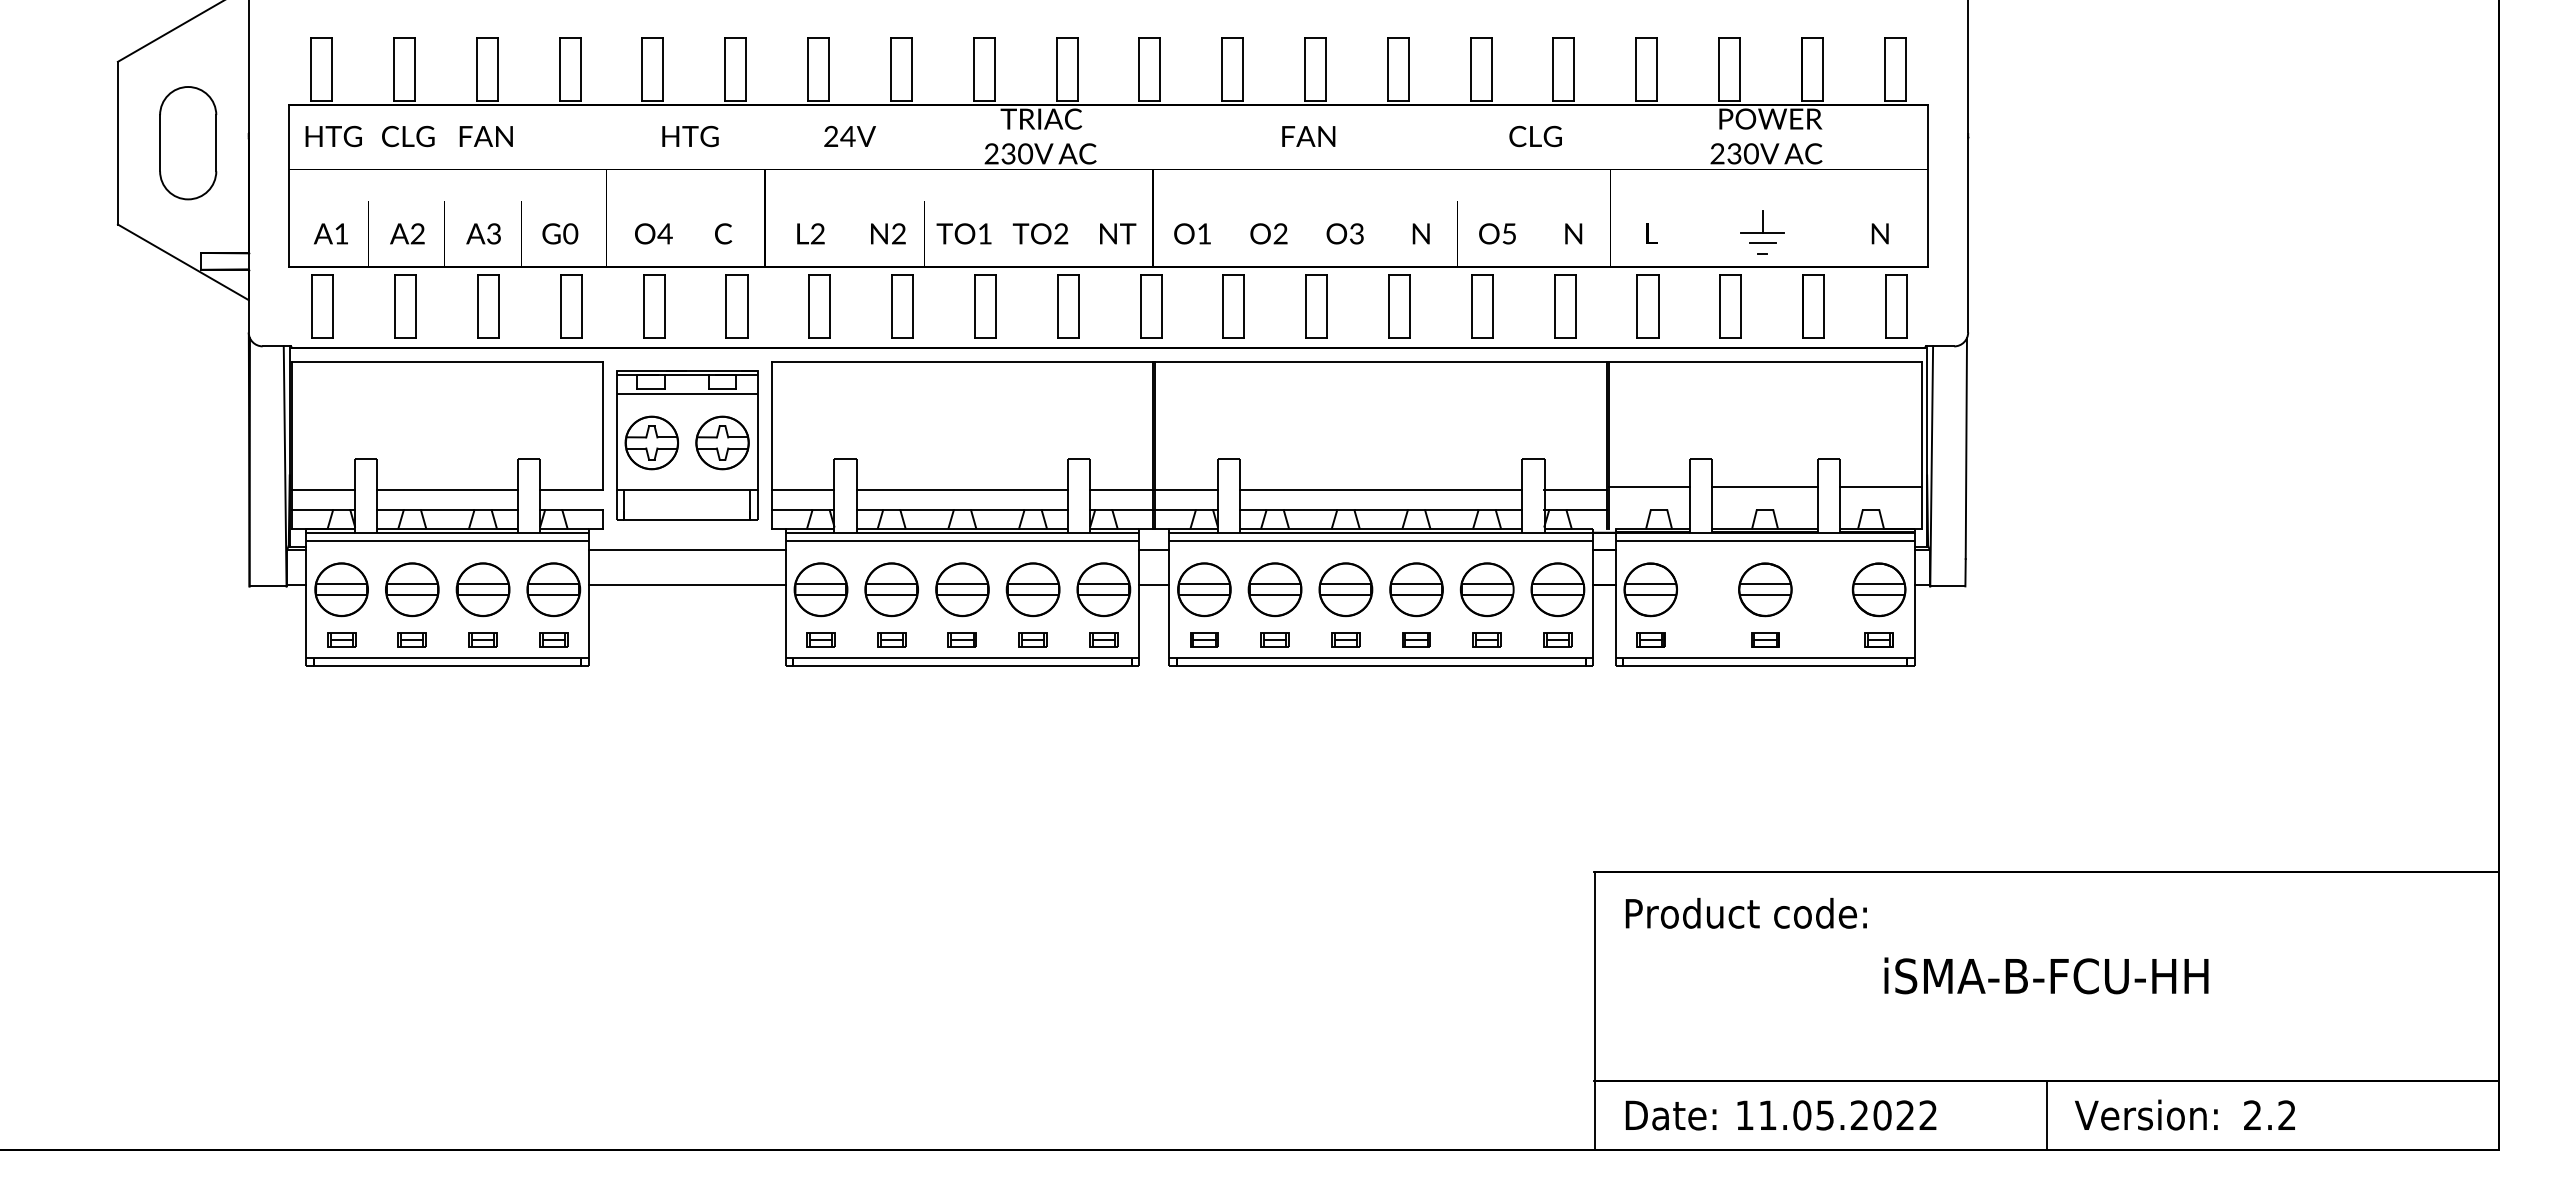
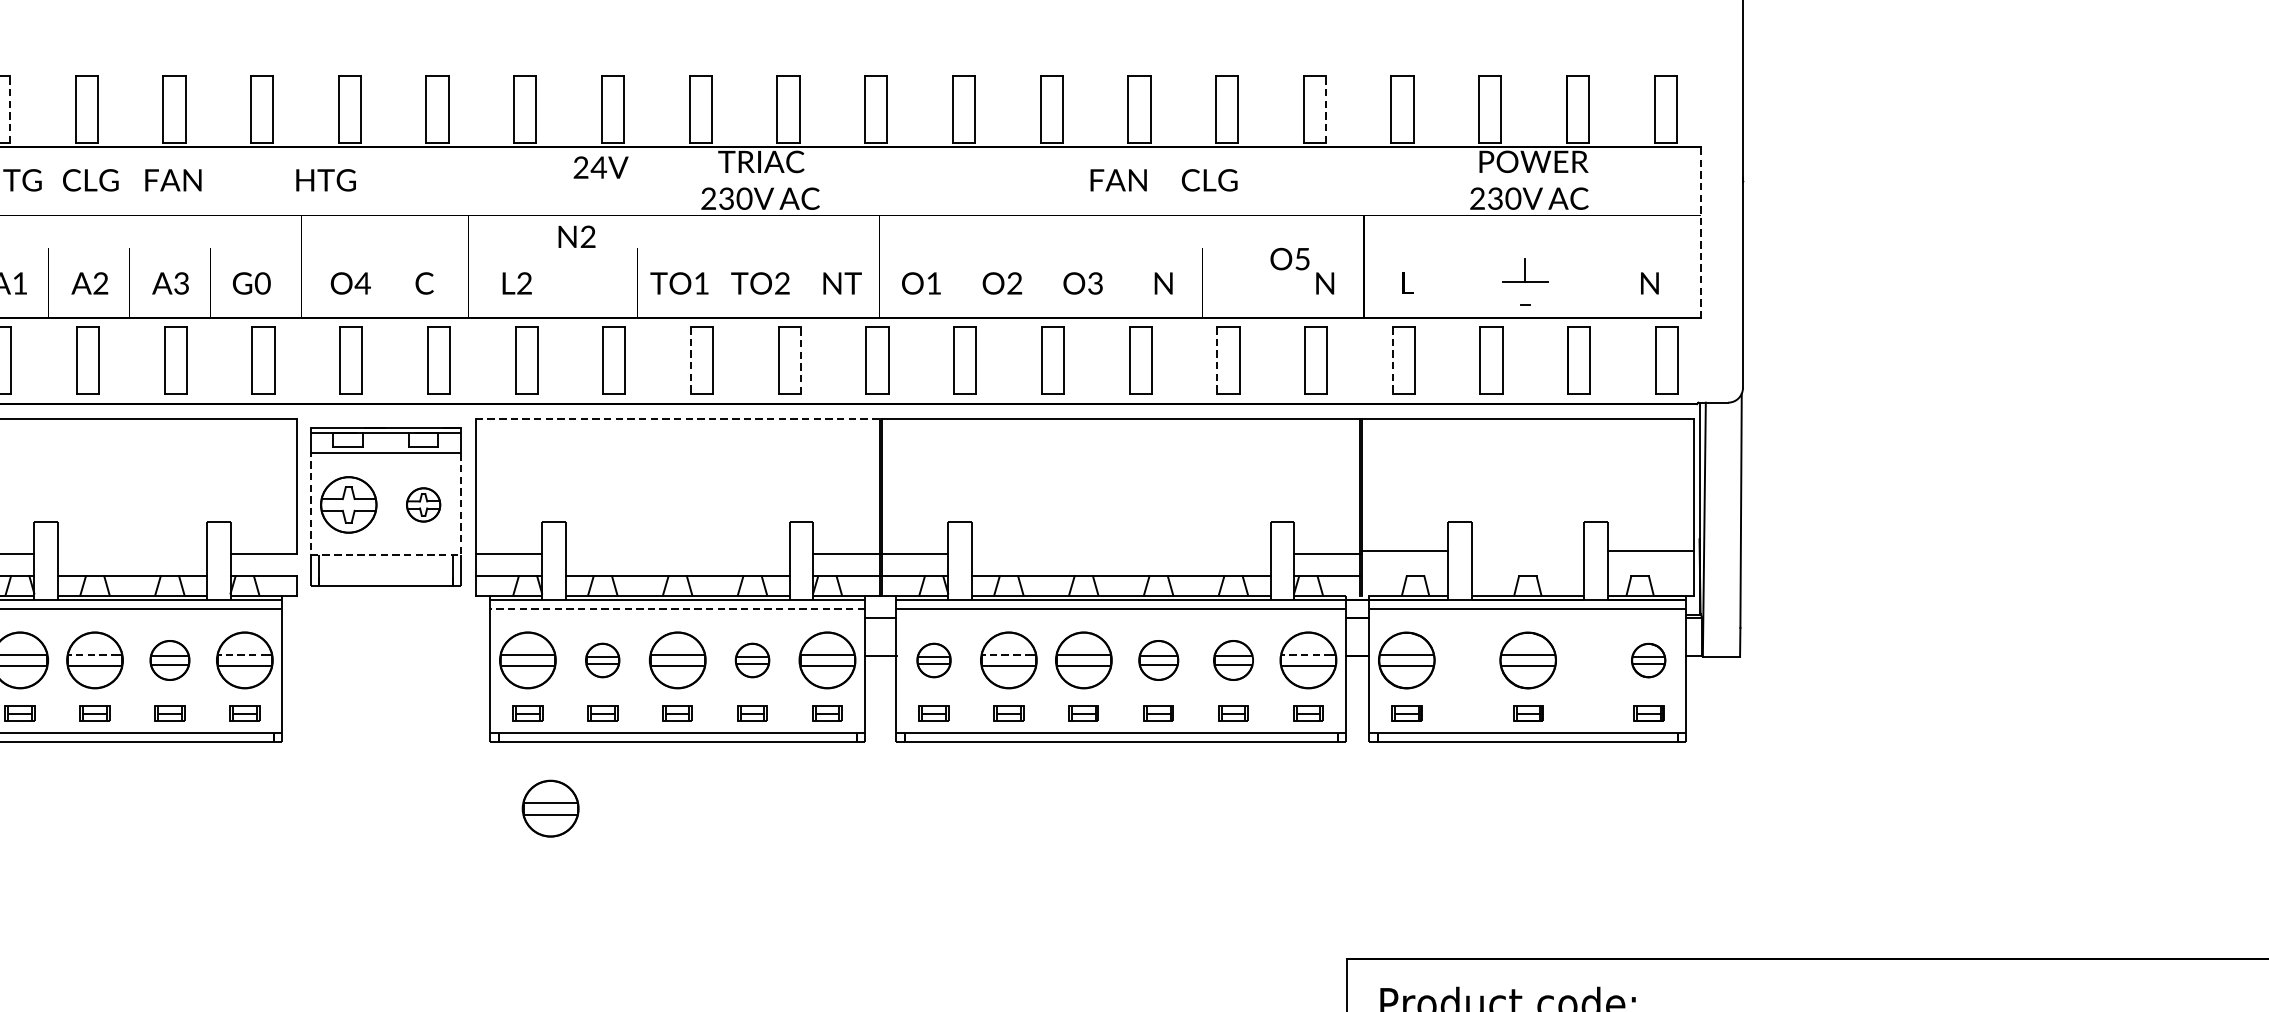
line: (332, 69) -> (10, 109), solid -> dashed
line: (1574, 69) -> (1326, 109), solid -> dashed
text: (849, 135) -> (600, 166), moved
text: (690, 136) -> (326, 180), moved
text: (1308, 136) -> (1118, 180), moved
text: (1535, 136) -> (1209, 180), moved
line: (1928, 186) -> (1700, 233), solid -> dashed
text: (888, 233) -> (577, 236), moved
text: (1497, 233) -> (1290, 258), moved
line: (1762, 243) -> (1525, 293), removed
line: (974, 306) -> (690, 360), solid -> dashed
line: (1078, 306) -> (800, 360), solid -> dashed
line: (1471, 306) -> (1216, 360), solid -> dashed
line: (1637, 306) -> (1392, 360), solid -> dashed
line: (962, 361) -> (677, 418), solid -> dashed
part: (722, 442) -> (423, 504), size x0.6
line: (1765, 486) -> (1528, 551), removed
line: (447, 489) -> (132, 554), removed
line: (962, 489) -> (677, 554), removed
line: (1381, 489) -> (1121, 554), removed
line: (687, 490) -> (386, 555), solid -> dashed
line: (962, 541) -> (677, 609), solid -> dashed
line: (687, 549) -> (386, 617), removed
line: (412, 584) -> (95, 654), solid -> dashed
line: (553, 584) -> (244, 654), solid -> dashed
line: (1275, 584) -> (1009, 654), solid -> dashed
line: (1557, 584) -> (1308, 654), solid -> dashed
line: (687, 585) -> (386, 655), removed
part: (482, 589) -> (169, 660), size x0.7
part: (891, 589) -> (602, 660), size x0.6
part: (1032, 589) -> (751, 660), size x0.6
part: (1204, 589) -> (934, 660), size x0.6
part: (1416, 589) -> (1158, 660), size x0.7
part: (1486, 589) -> (1232, 660), size x0.7
part: (1878, 589) -> (1648, 660), size x0.6
part: (842, 729) -> (550, 808), added

